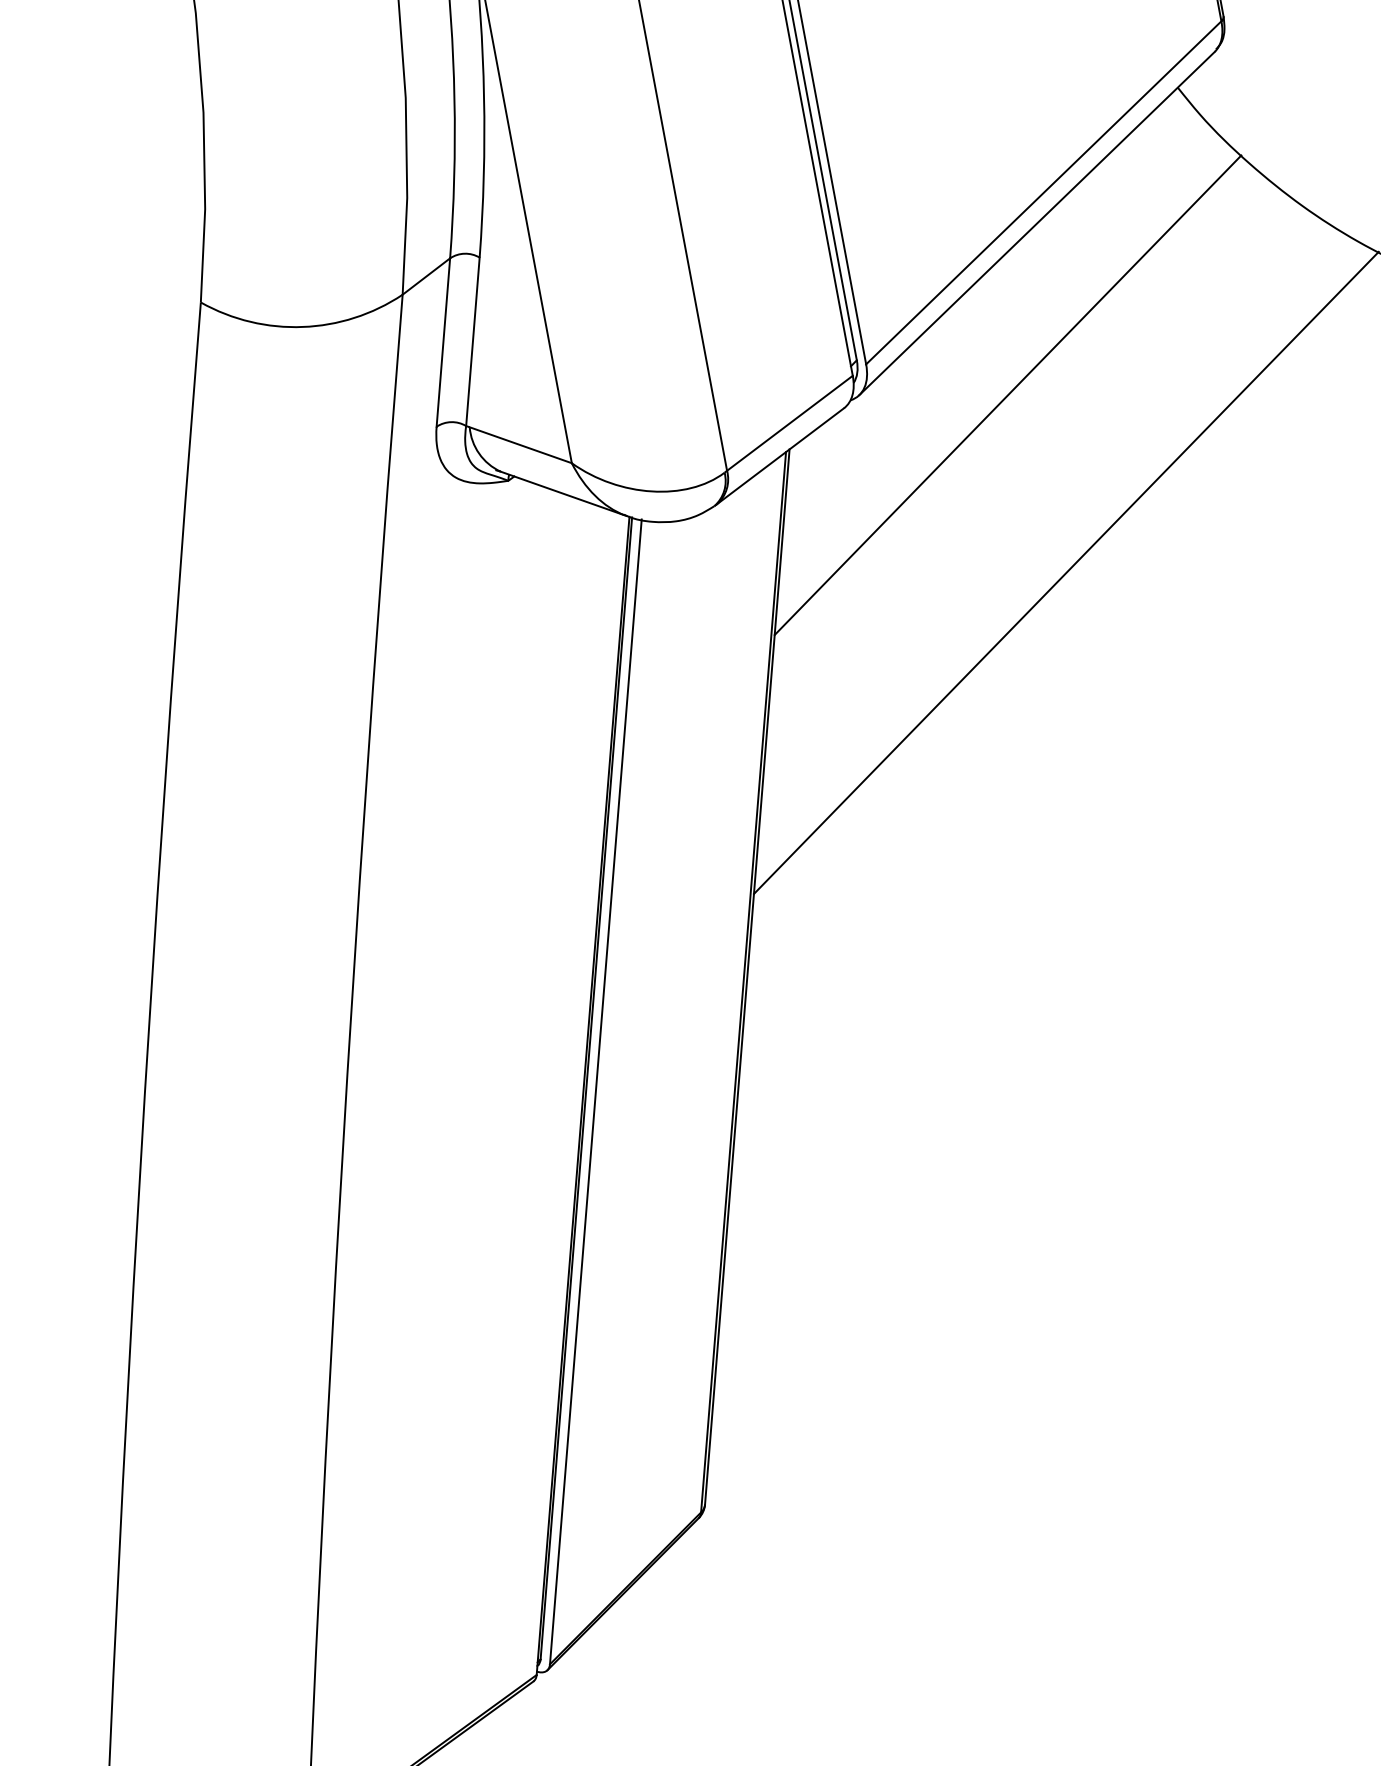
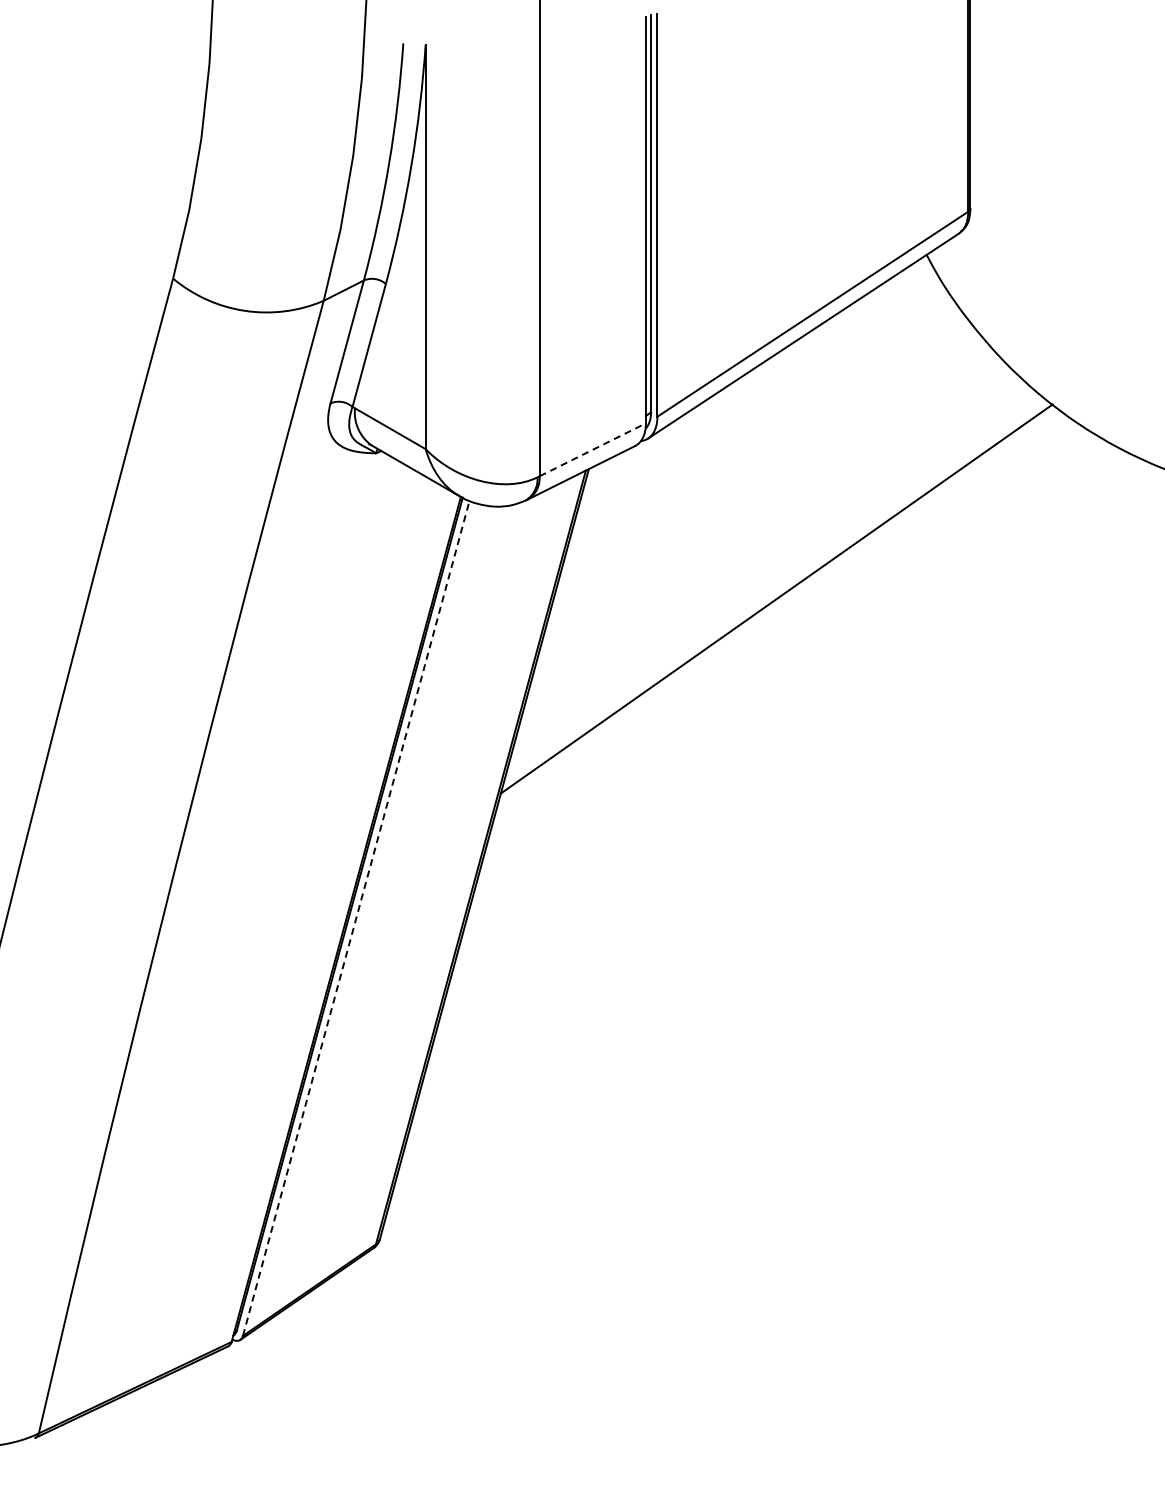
line: (1008, 394) -> (758, 458), removed
line: (790, 422) -> (593, 449), solid -> dashed
line: (596, 1092) -> (356, 918), solid -> dashed

